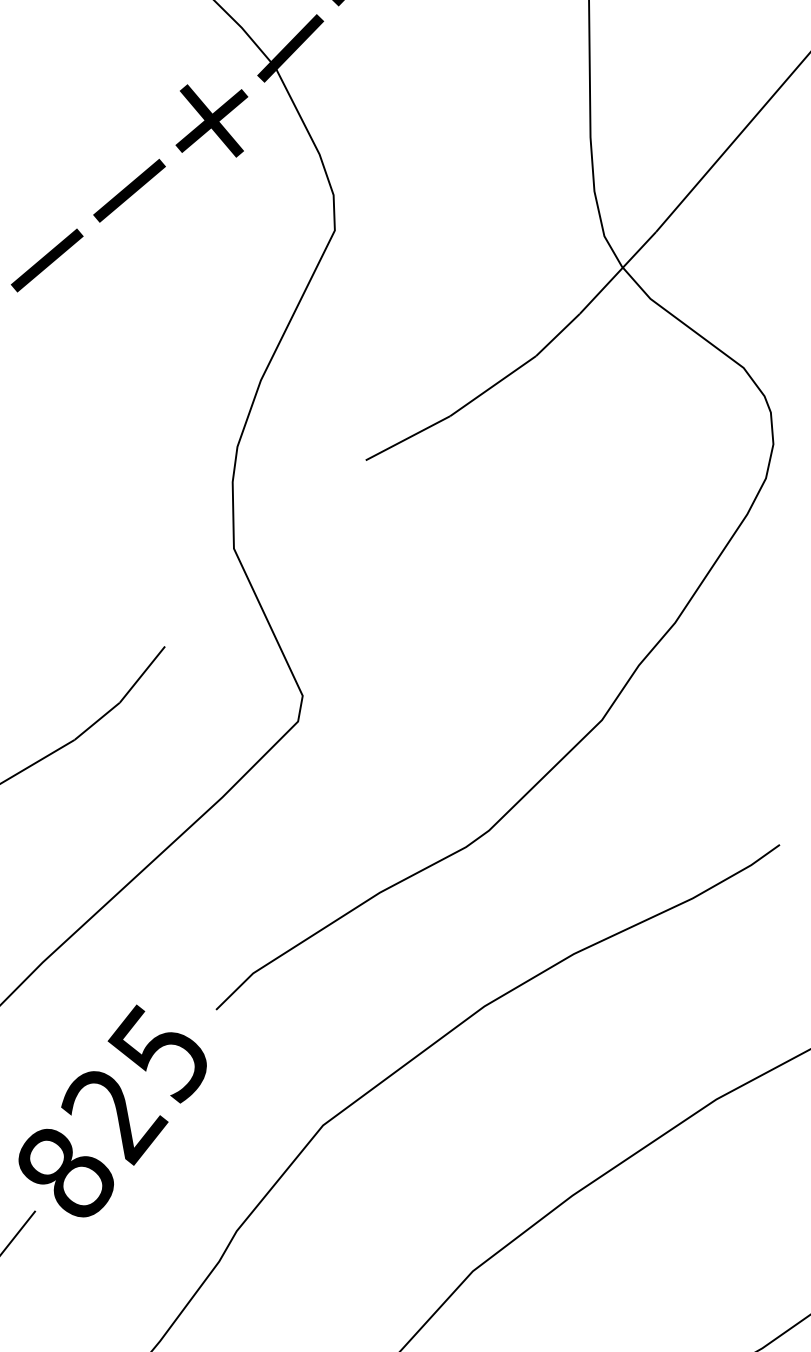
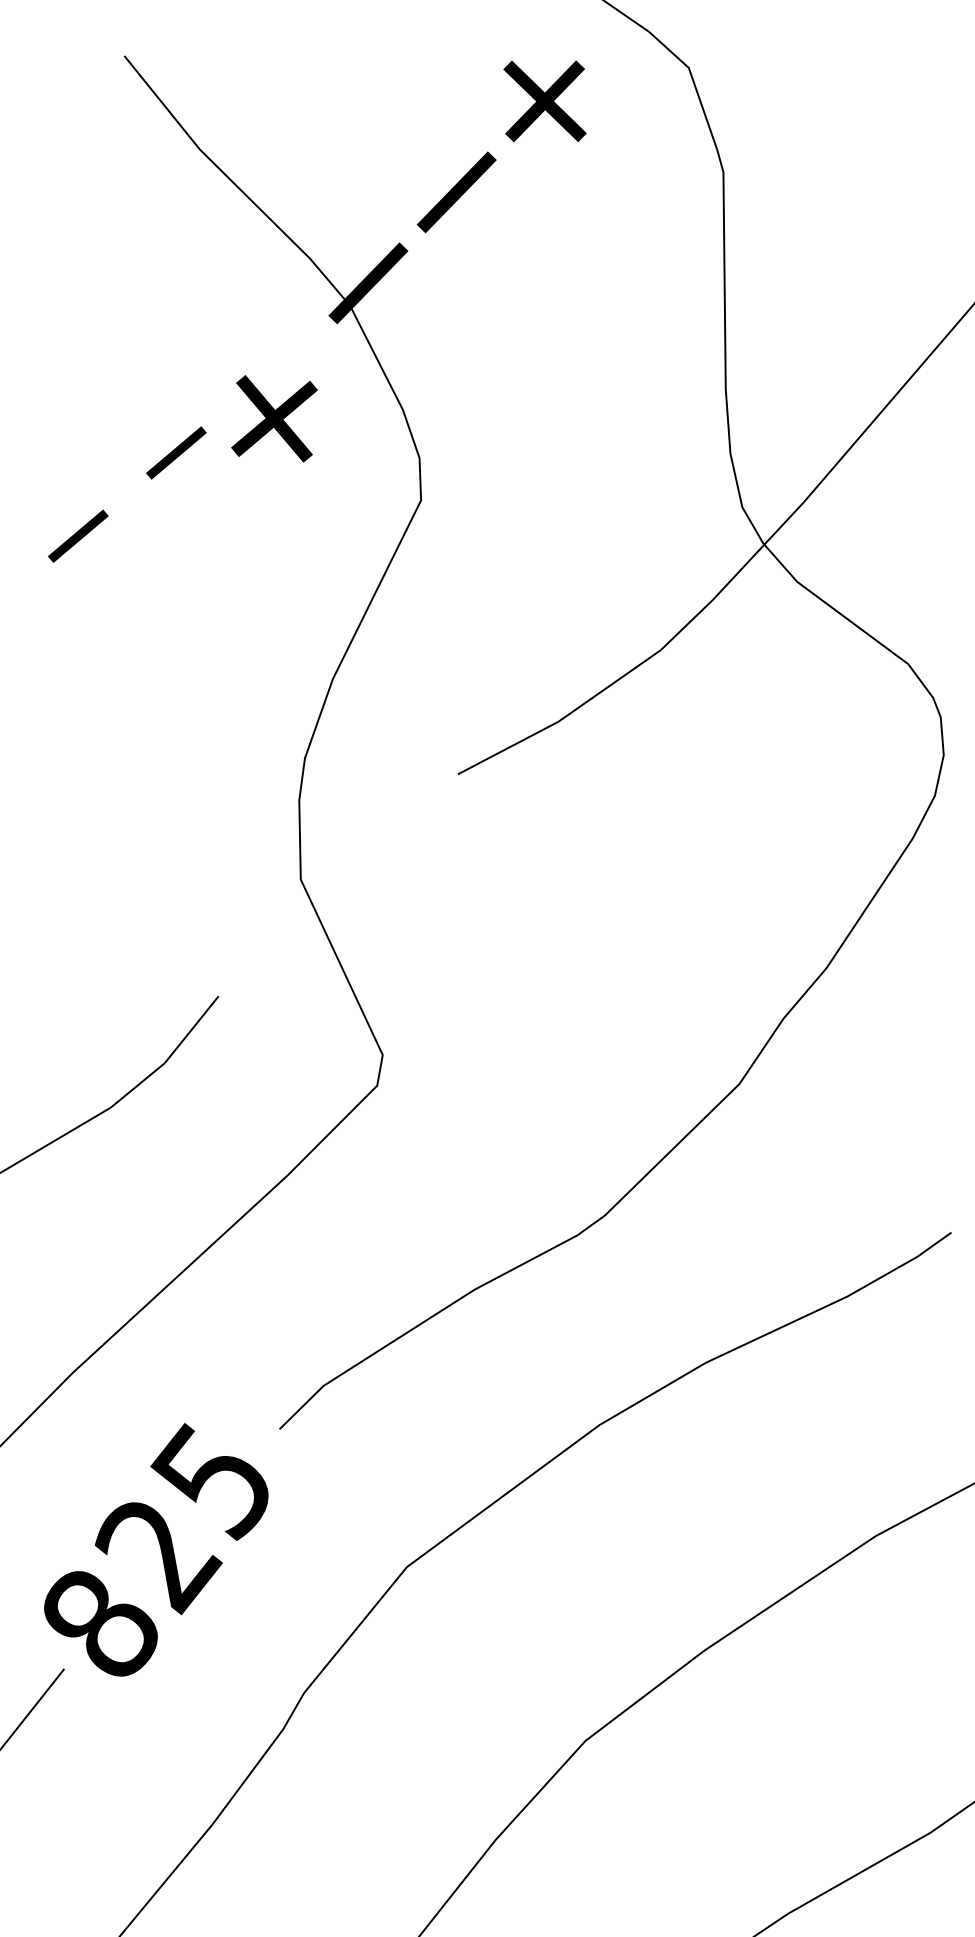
part: (211, 120) -> (274, 418), moved
part: (129, 190) -> (176, 452), size x0.7
part: (47, 260) -> (78, 536), size x0.7

